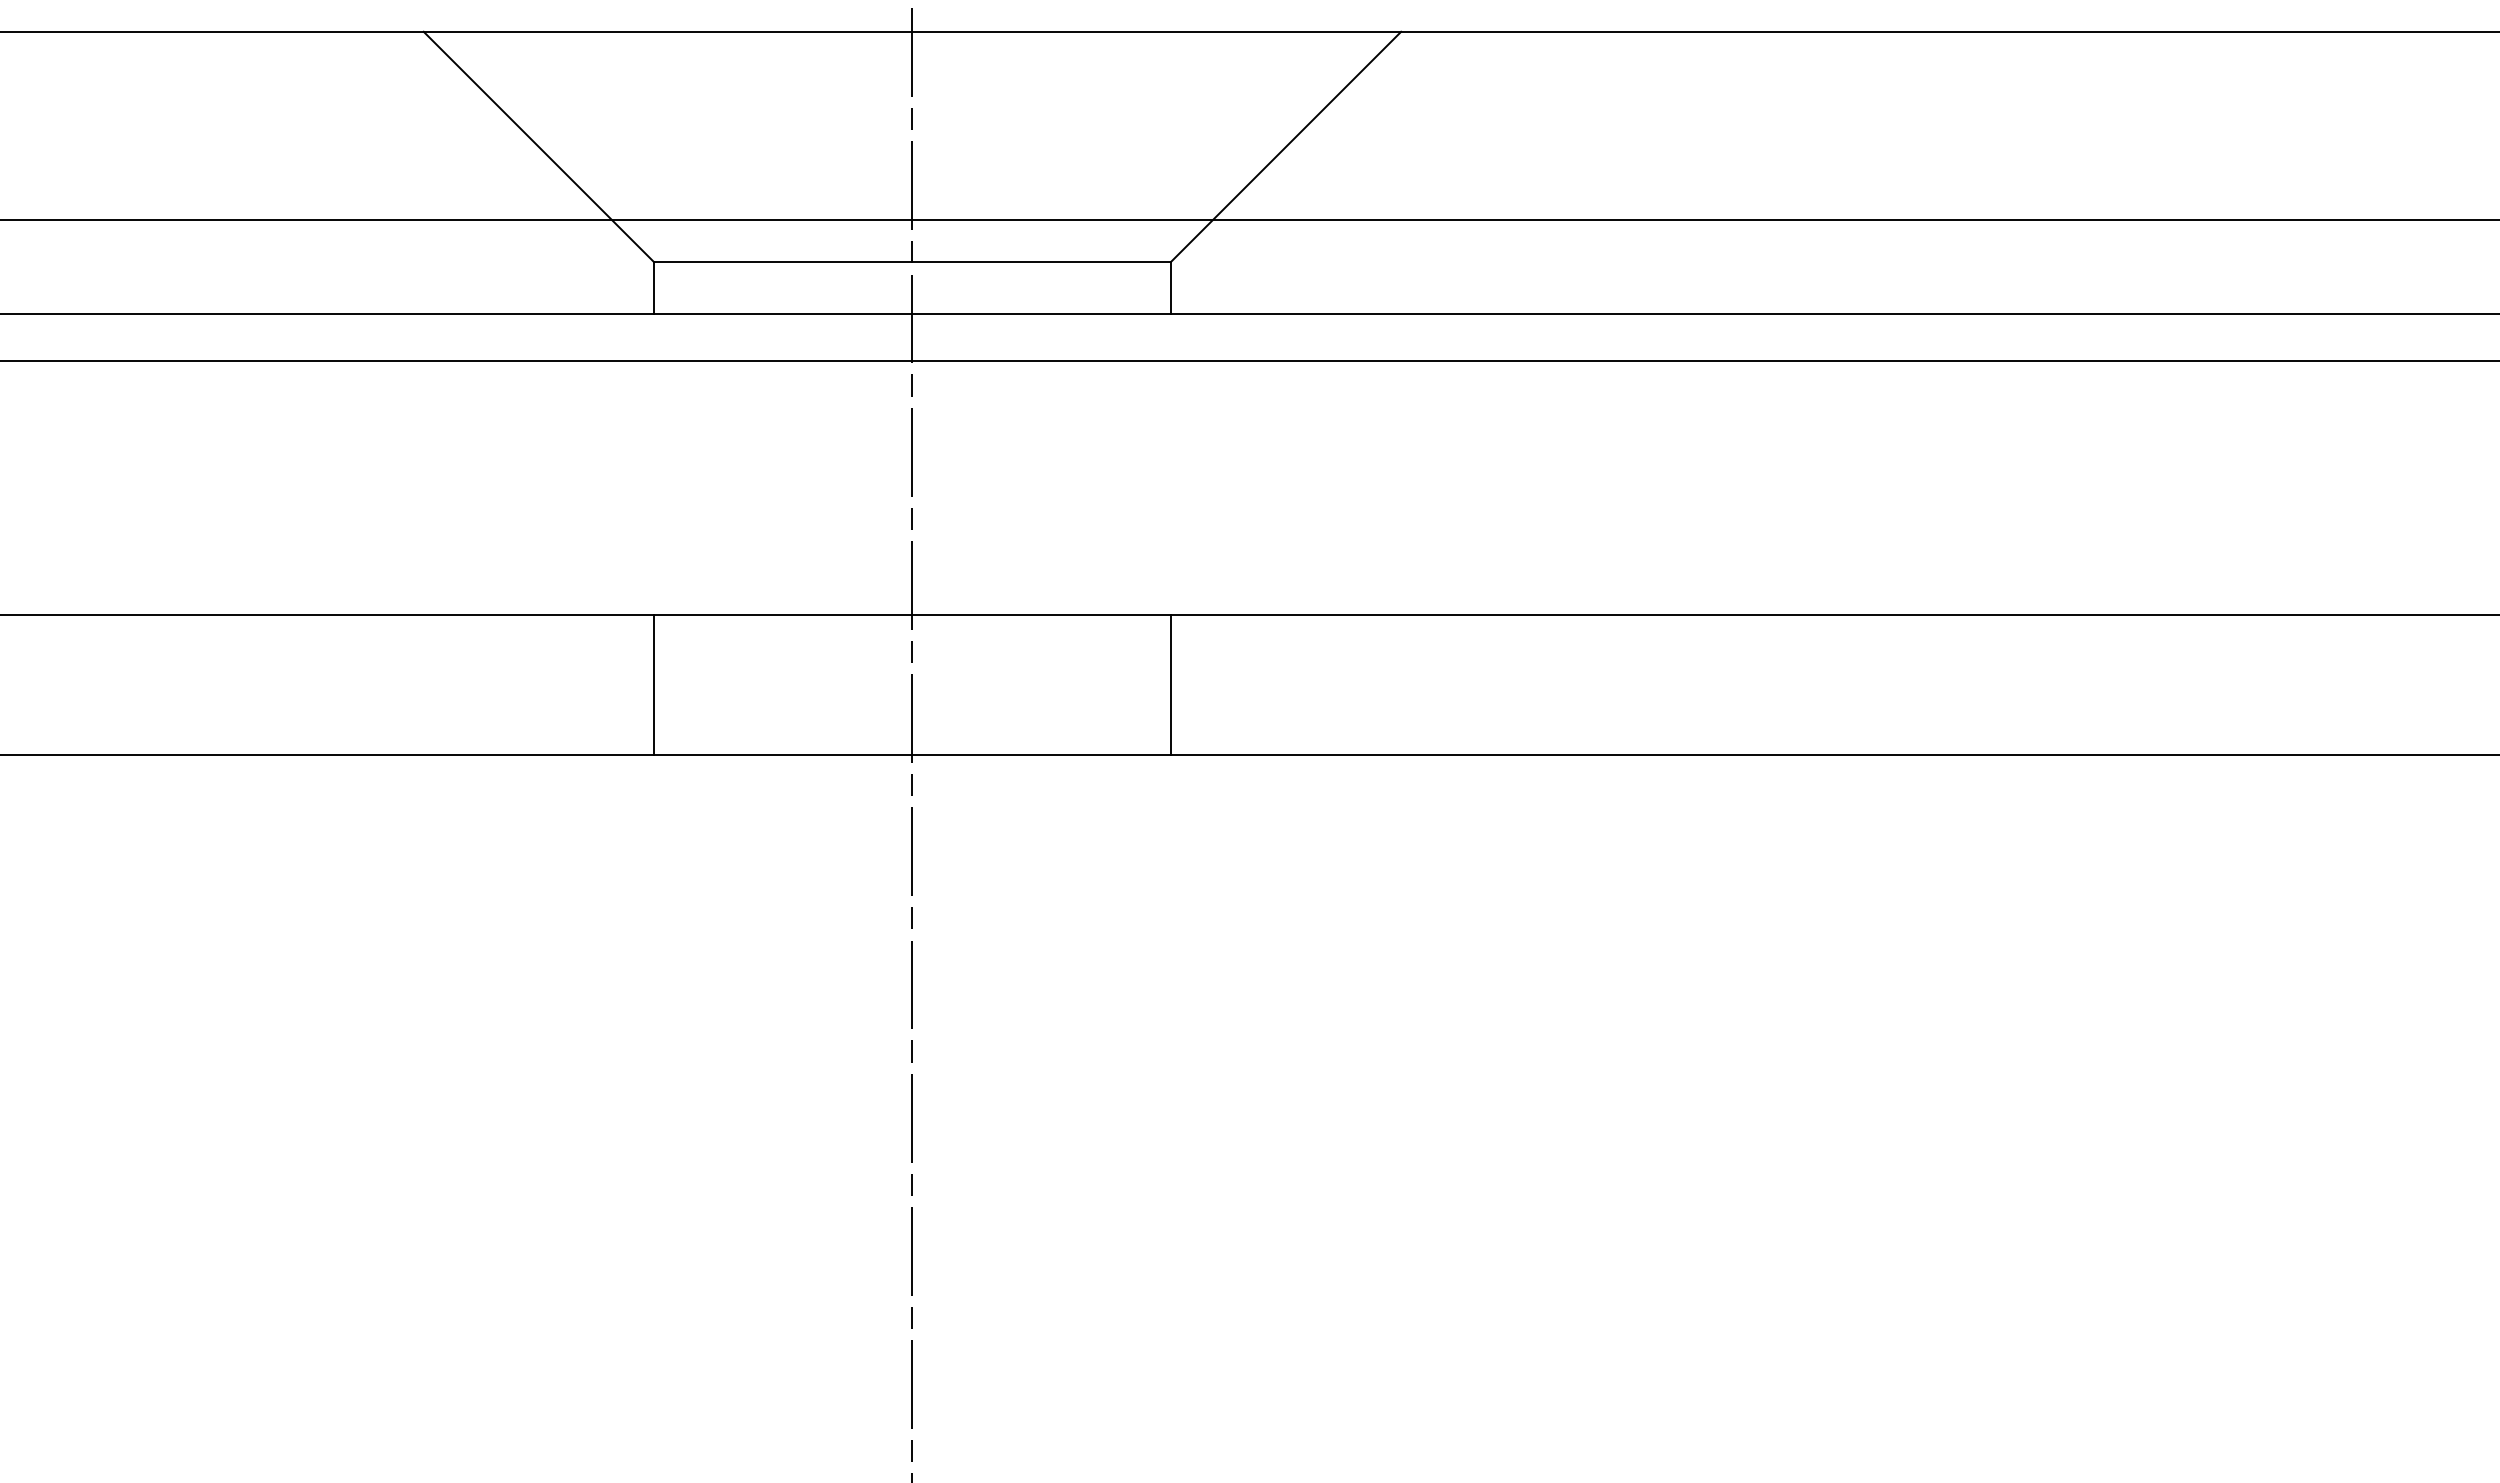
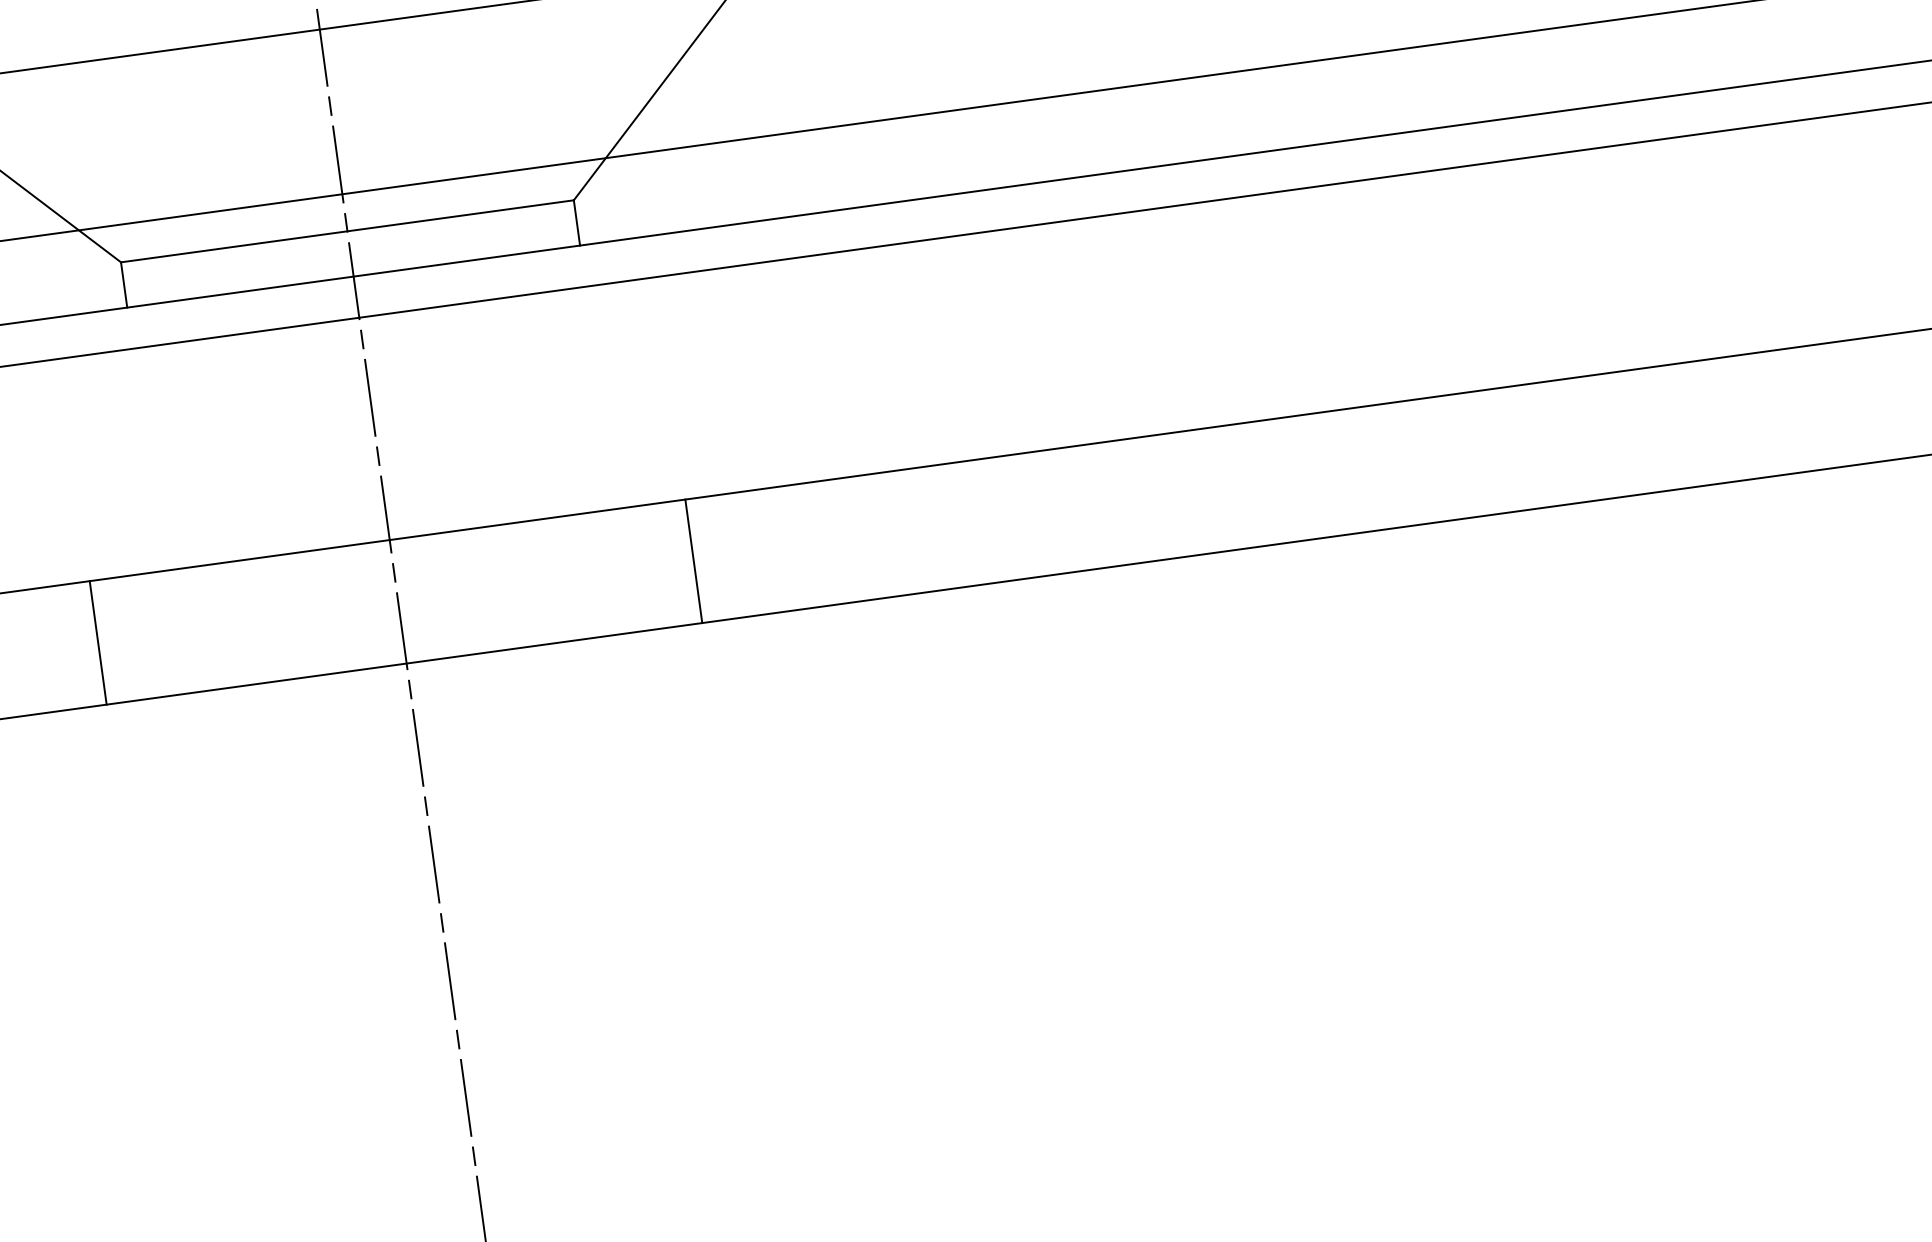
line: (653, 684) -> (97, 642), moved
line: (1170, 684) -> (693, 560), moved

